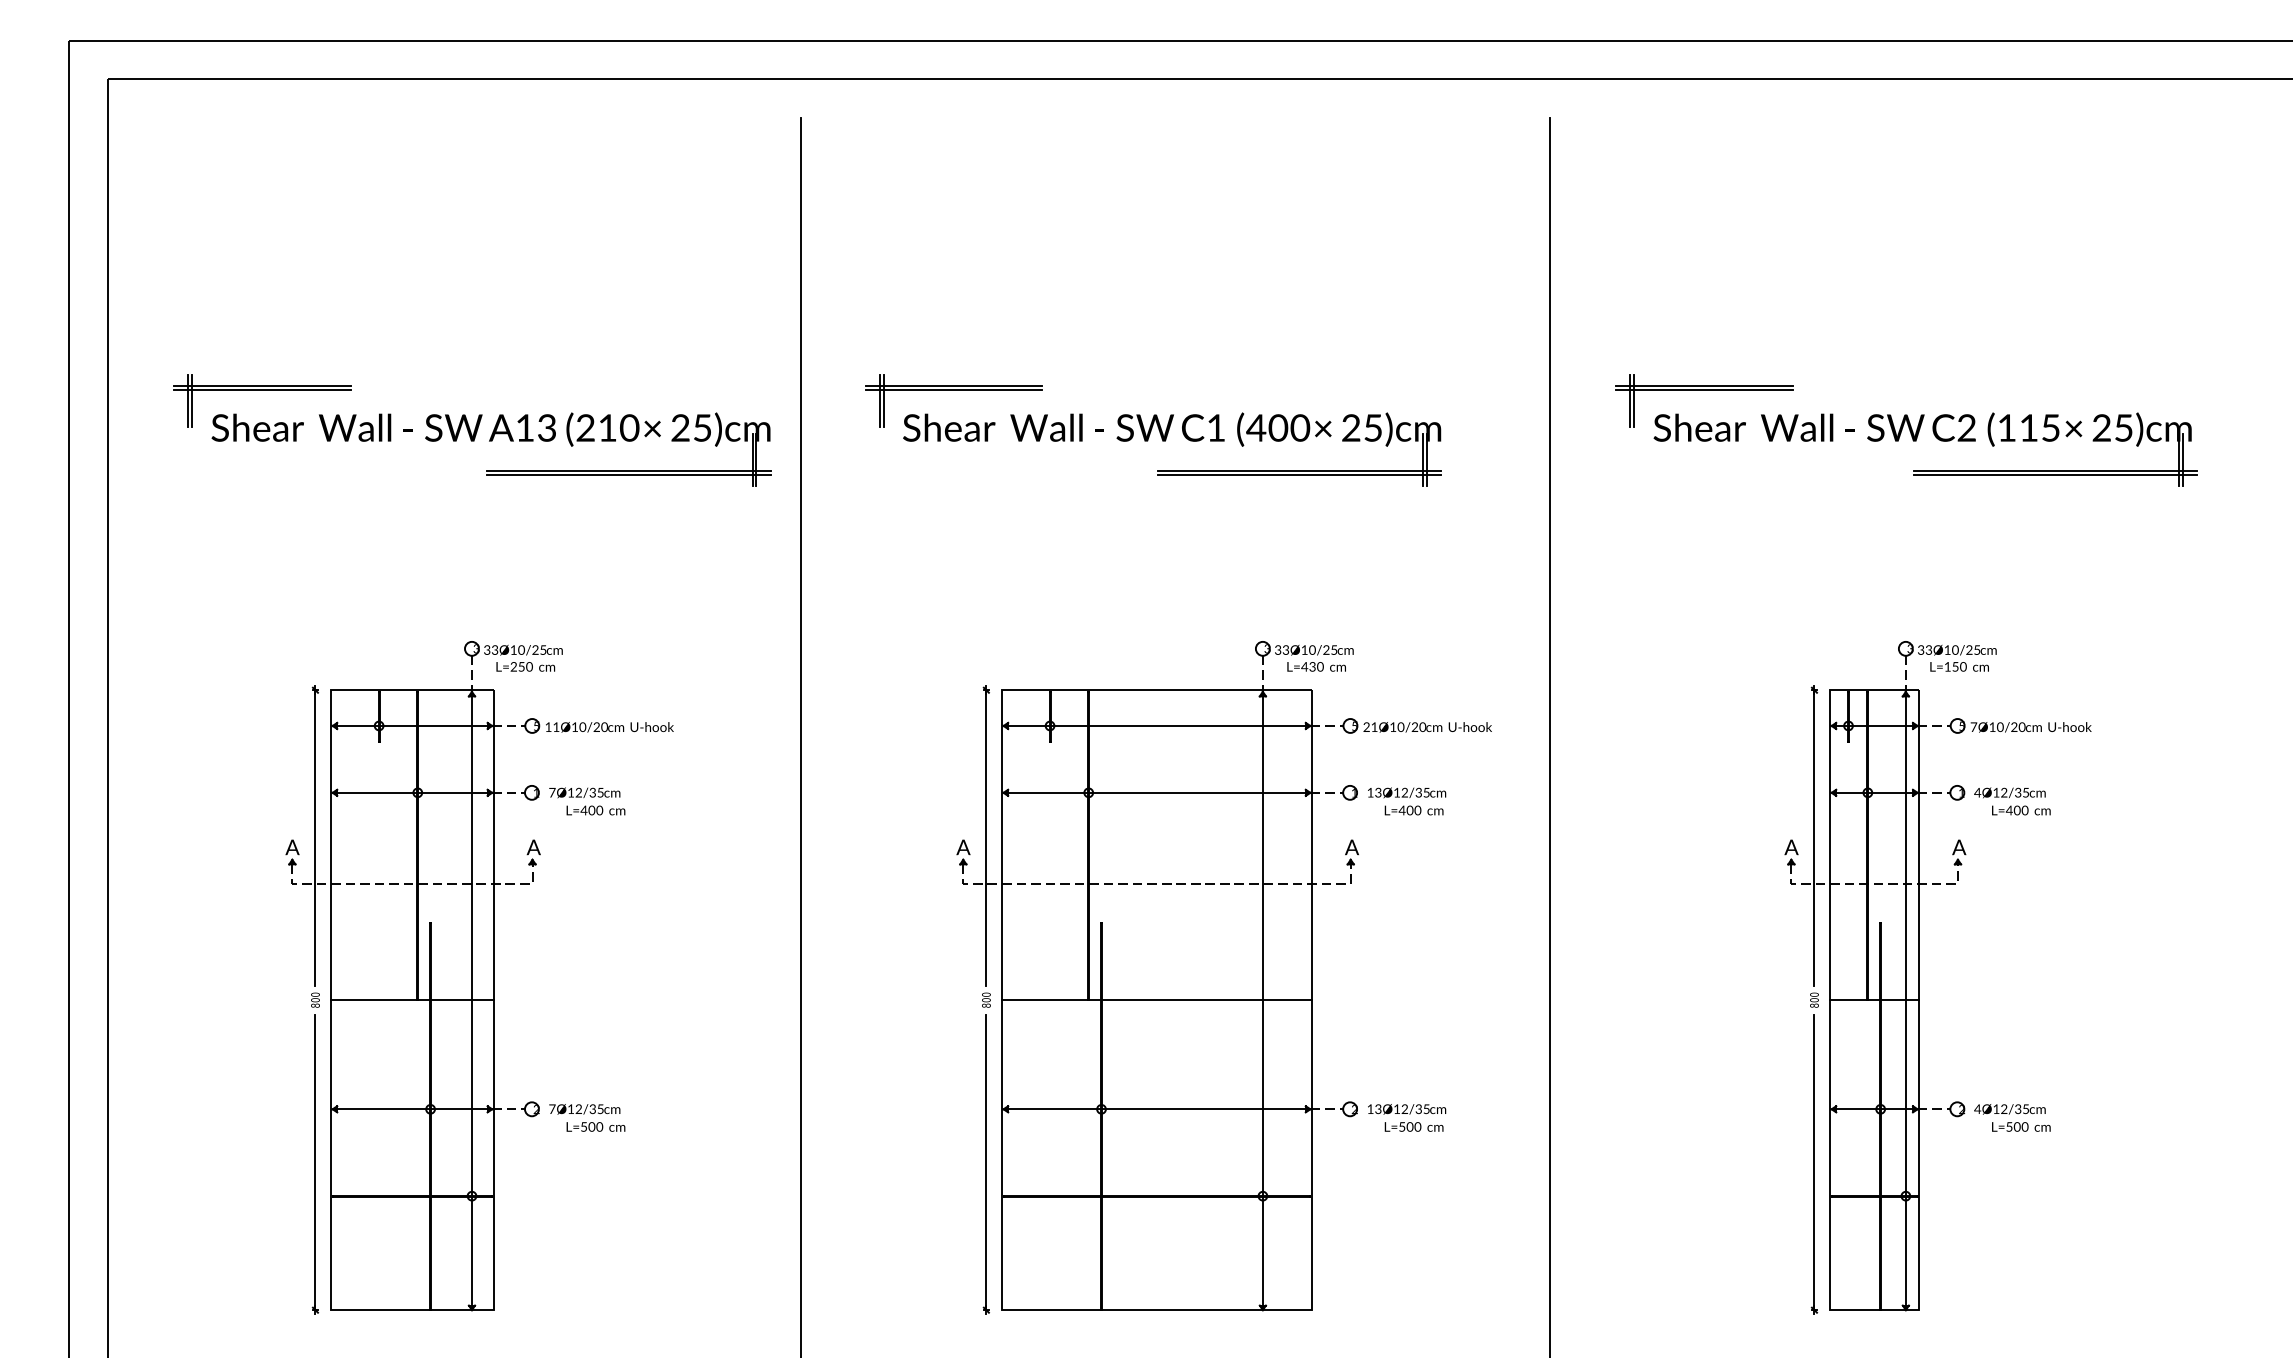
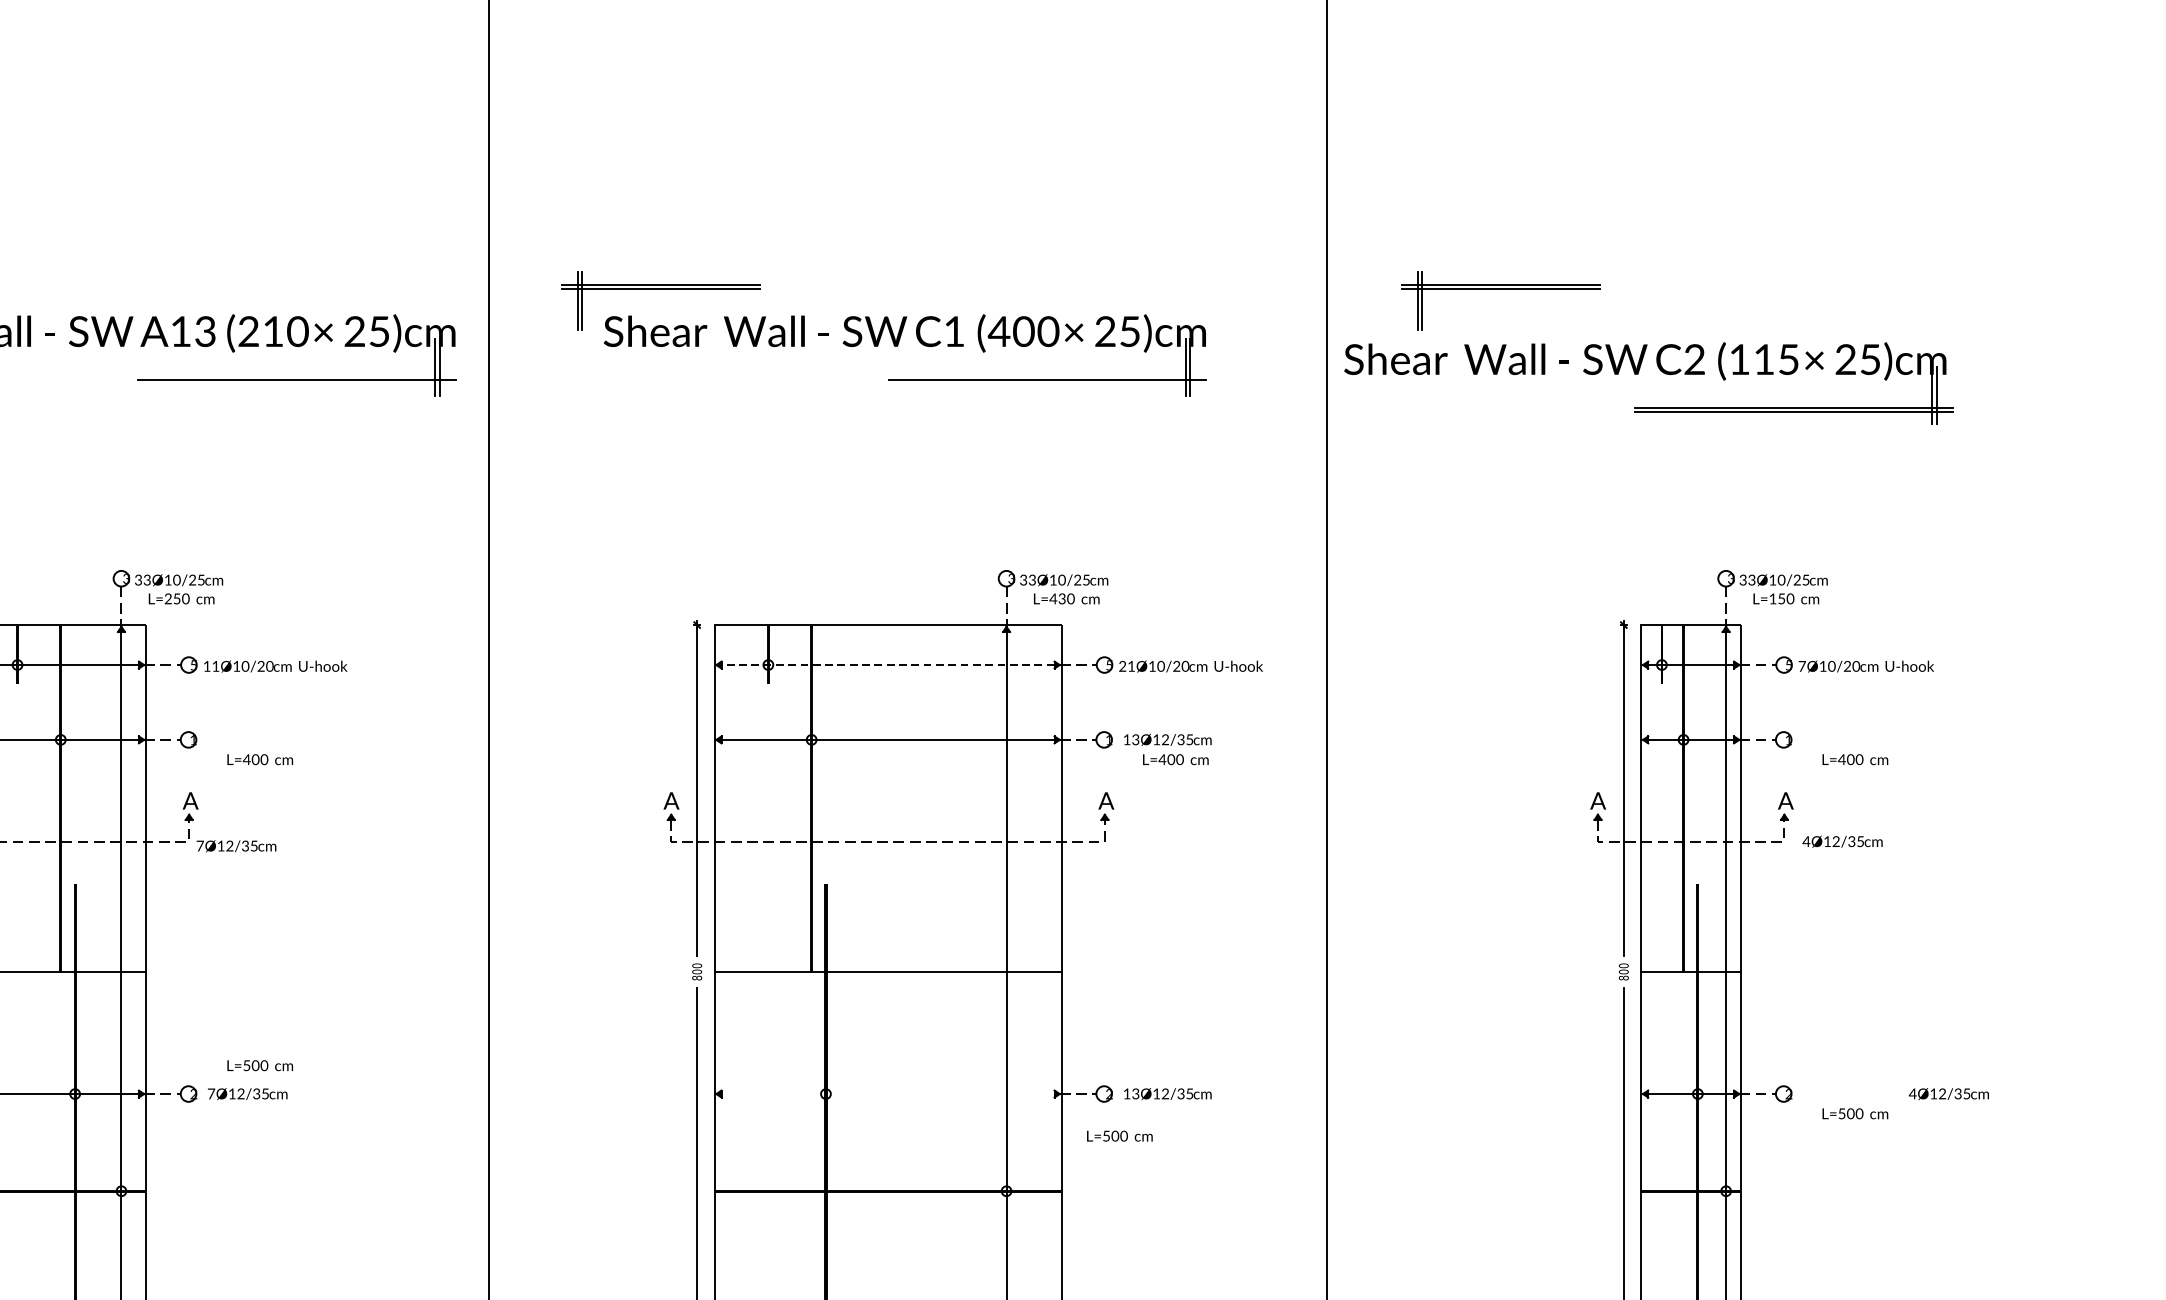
part: (1916, 441) -> (1638, 374), moved
line: (628, 474) -> (296, 383), removed
line: (1299, 474) -> (1047, 383), removed
line: (1157, 725) -> (888, 664), solid -> dashed
text: (584, 792) -> (236, 845), moved
text: (2009, 792) -> (1842, 841), moved
line: (1156, 1109) -> (887, 1094), removed
text: (2009, 1109) -> (1948, 1094), moved
text: (595, 1126) -> (259, 1065), moved
text: (1413, 1126) -> (1119, 1135), moved

